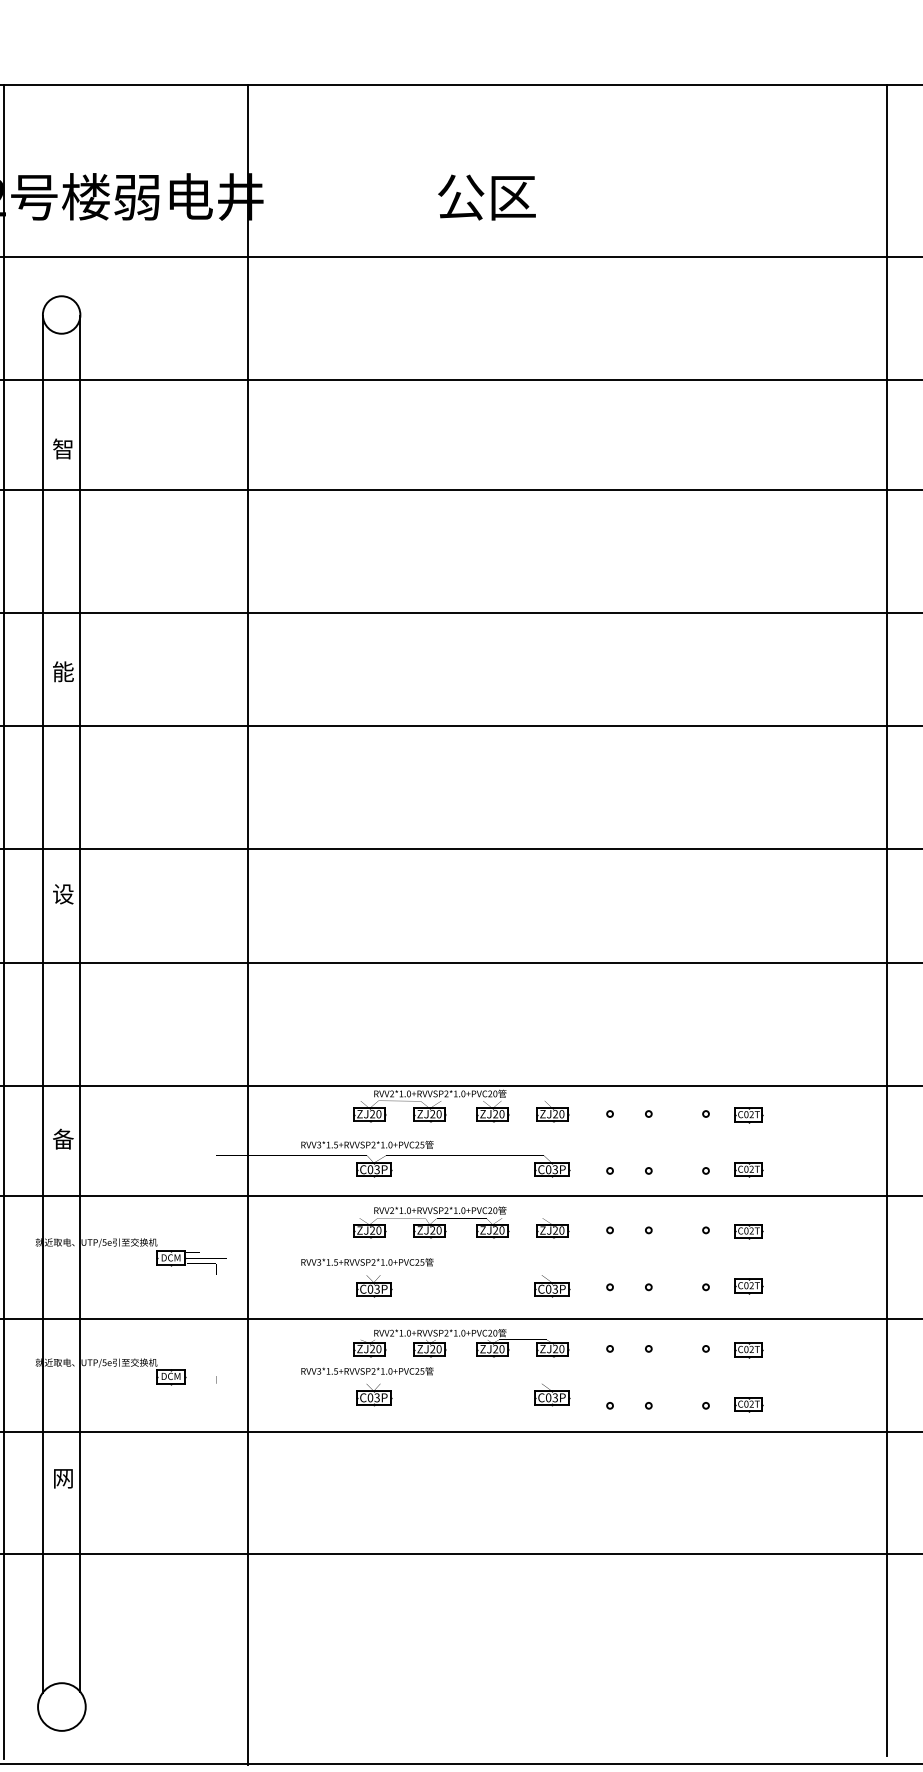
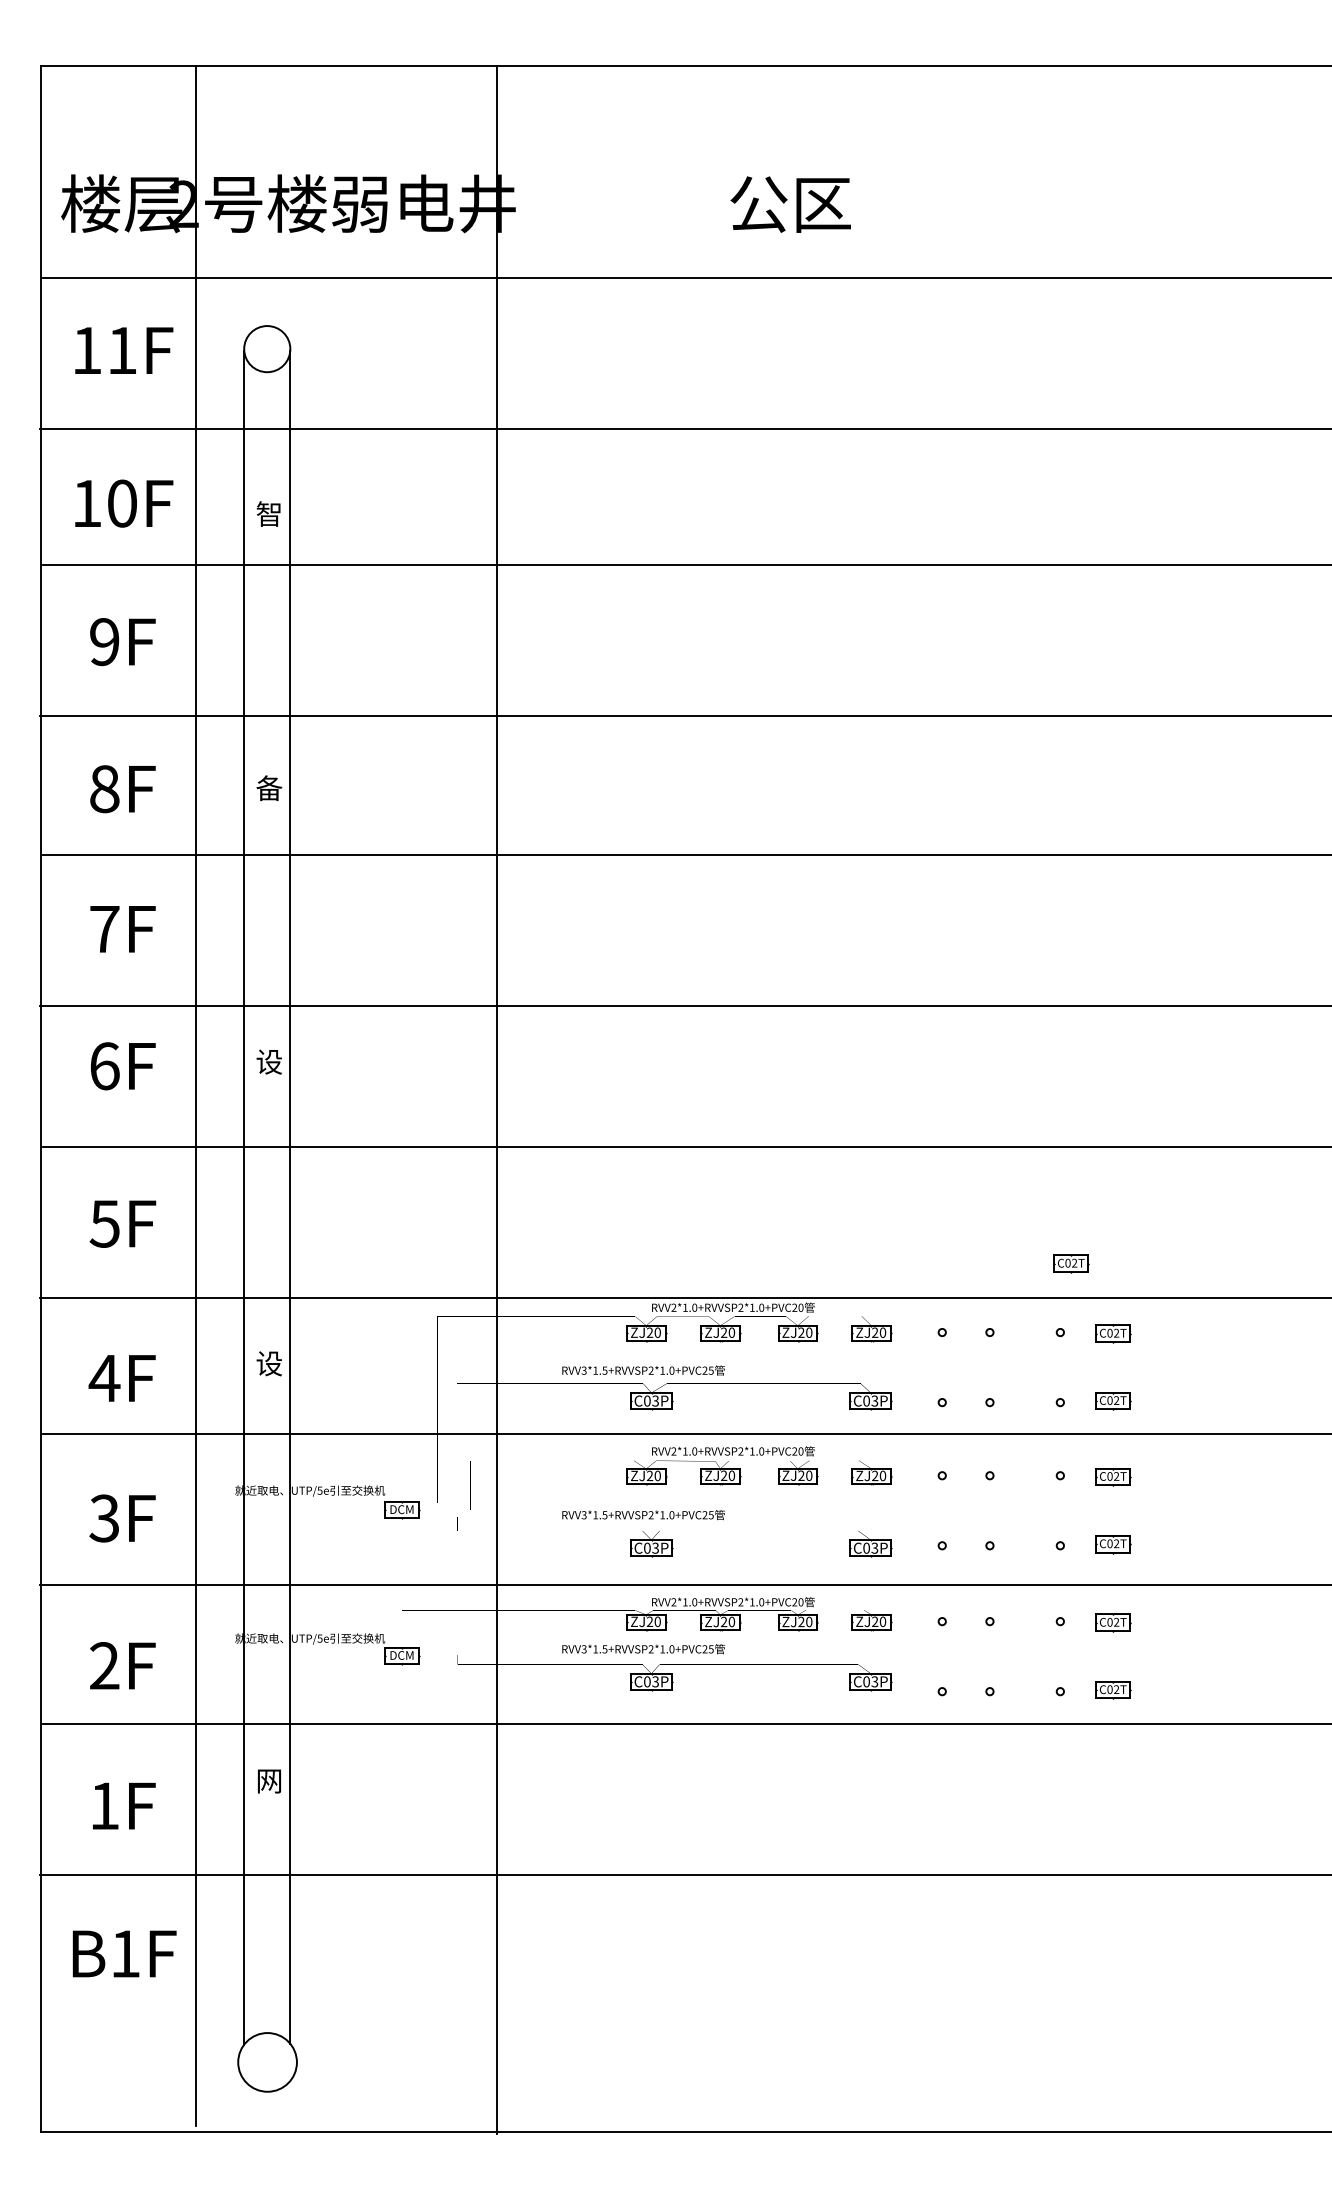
text: (63, 671) -> (269, 788), 能 -> 备
line: (886, 920) -> (1282, 1094), removed
part: (715, 1057) -> (1071, 1263), added
text: (63, 1139) -> (269, 1363), 备 -> 设

